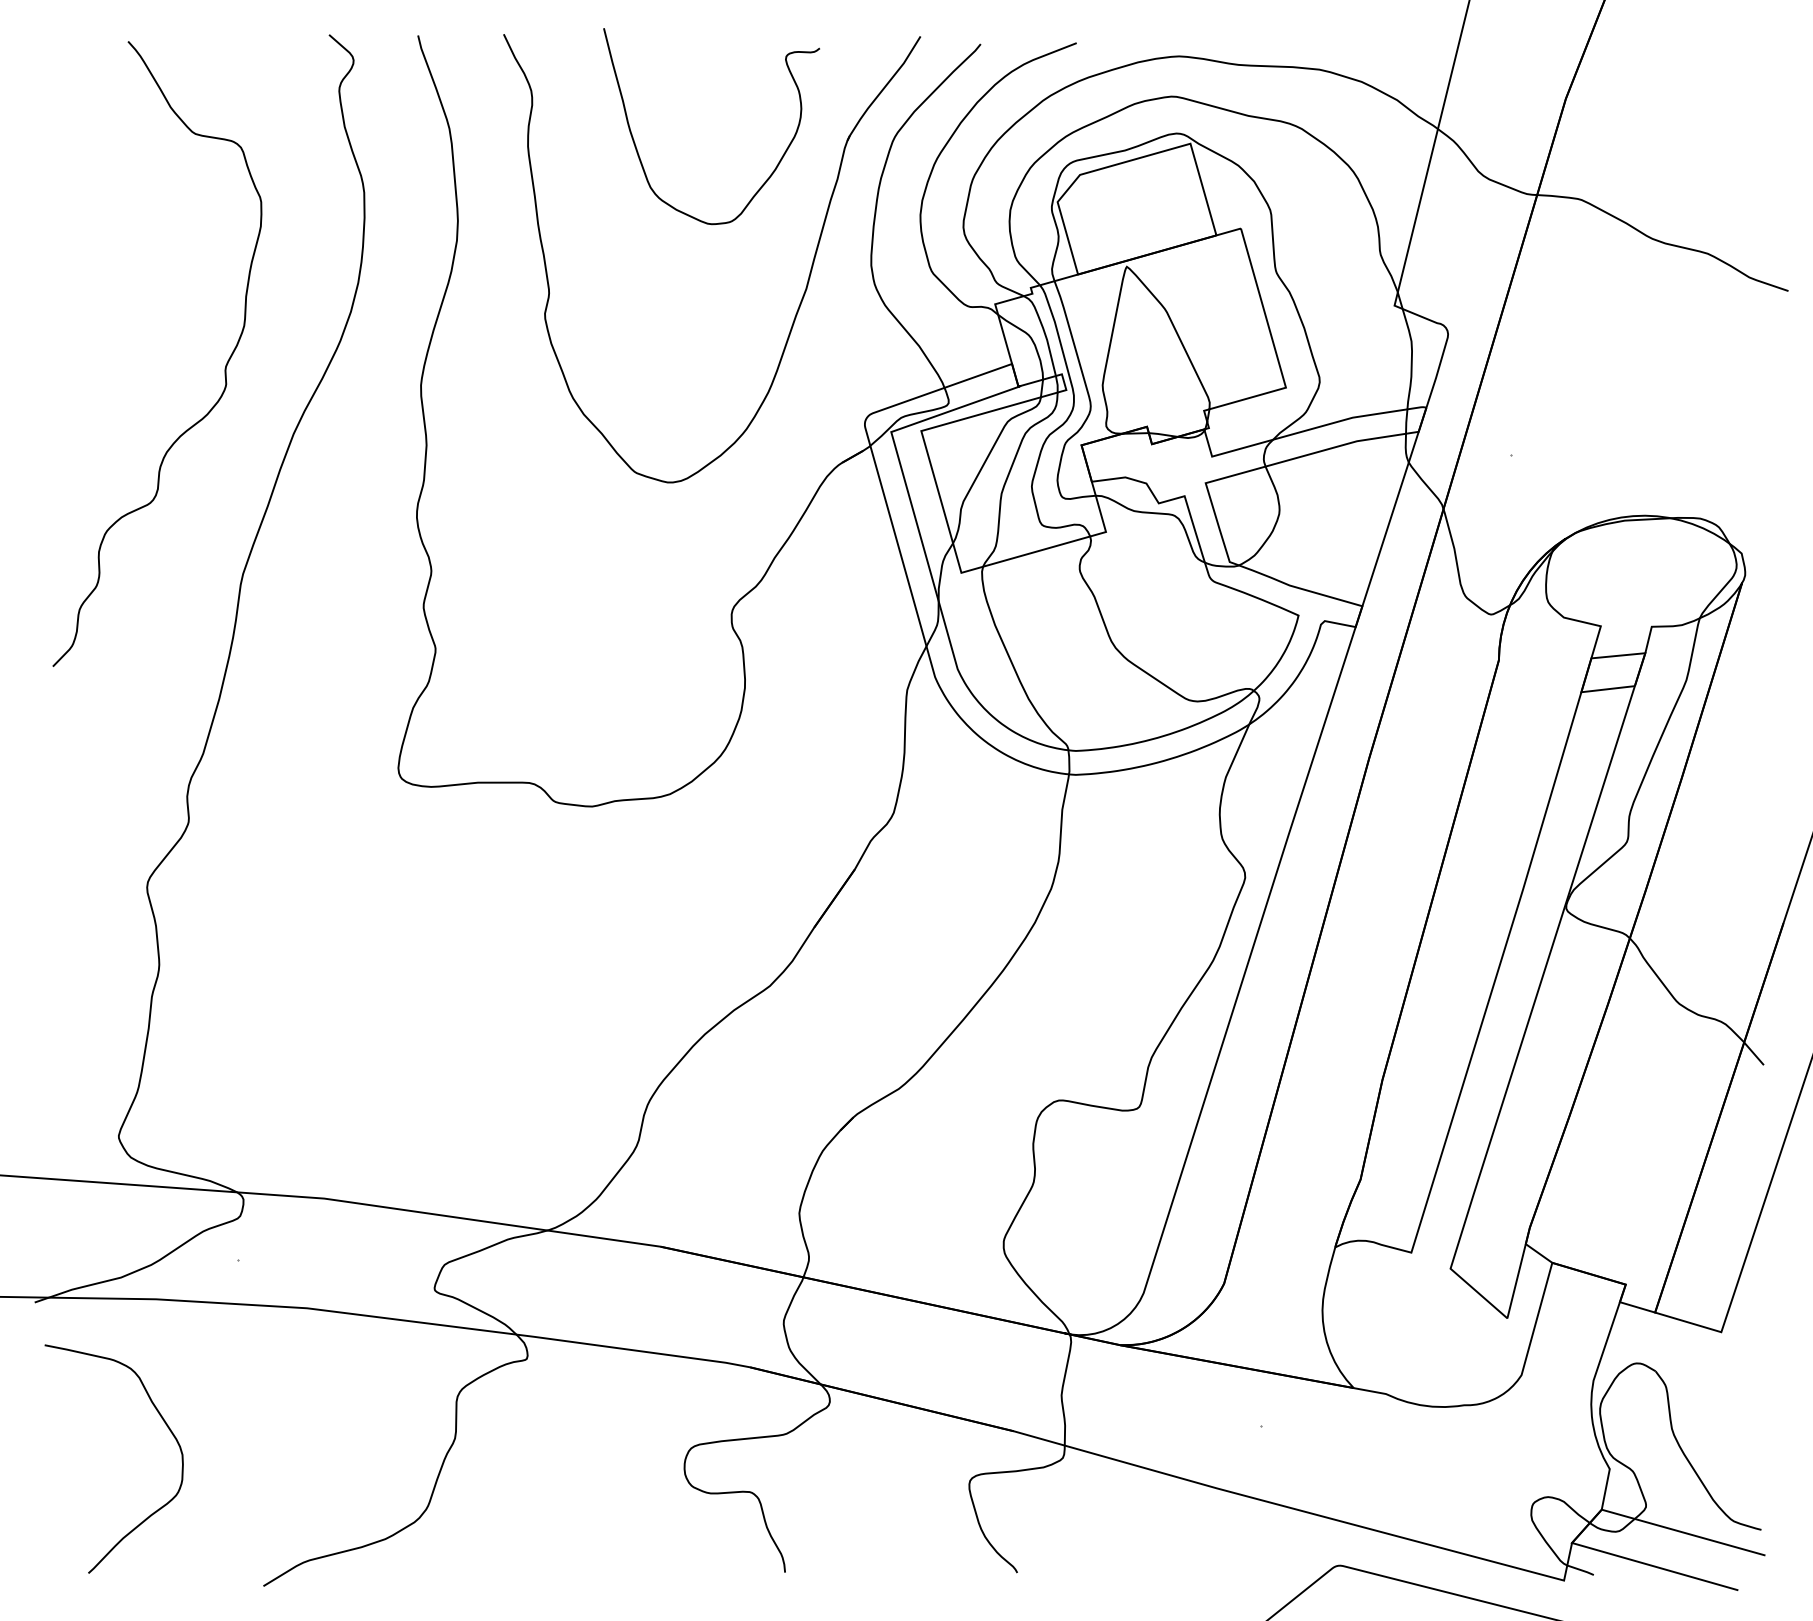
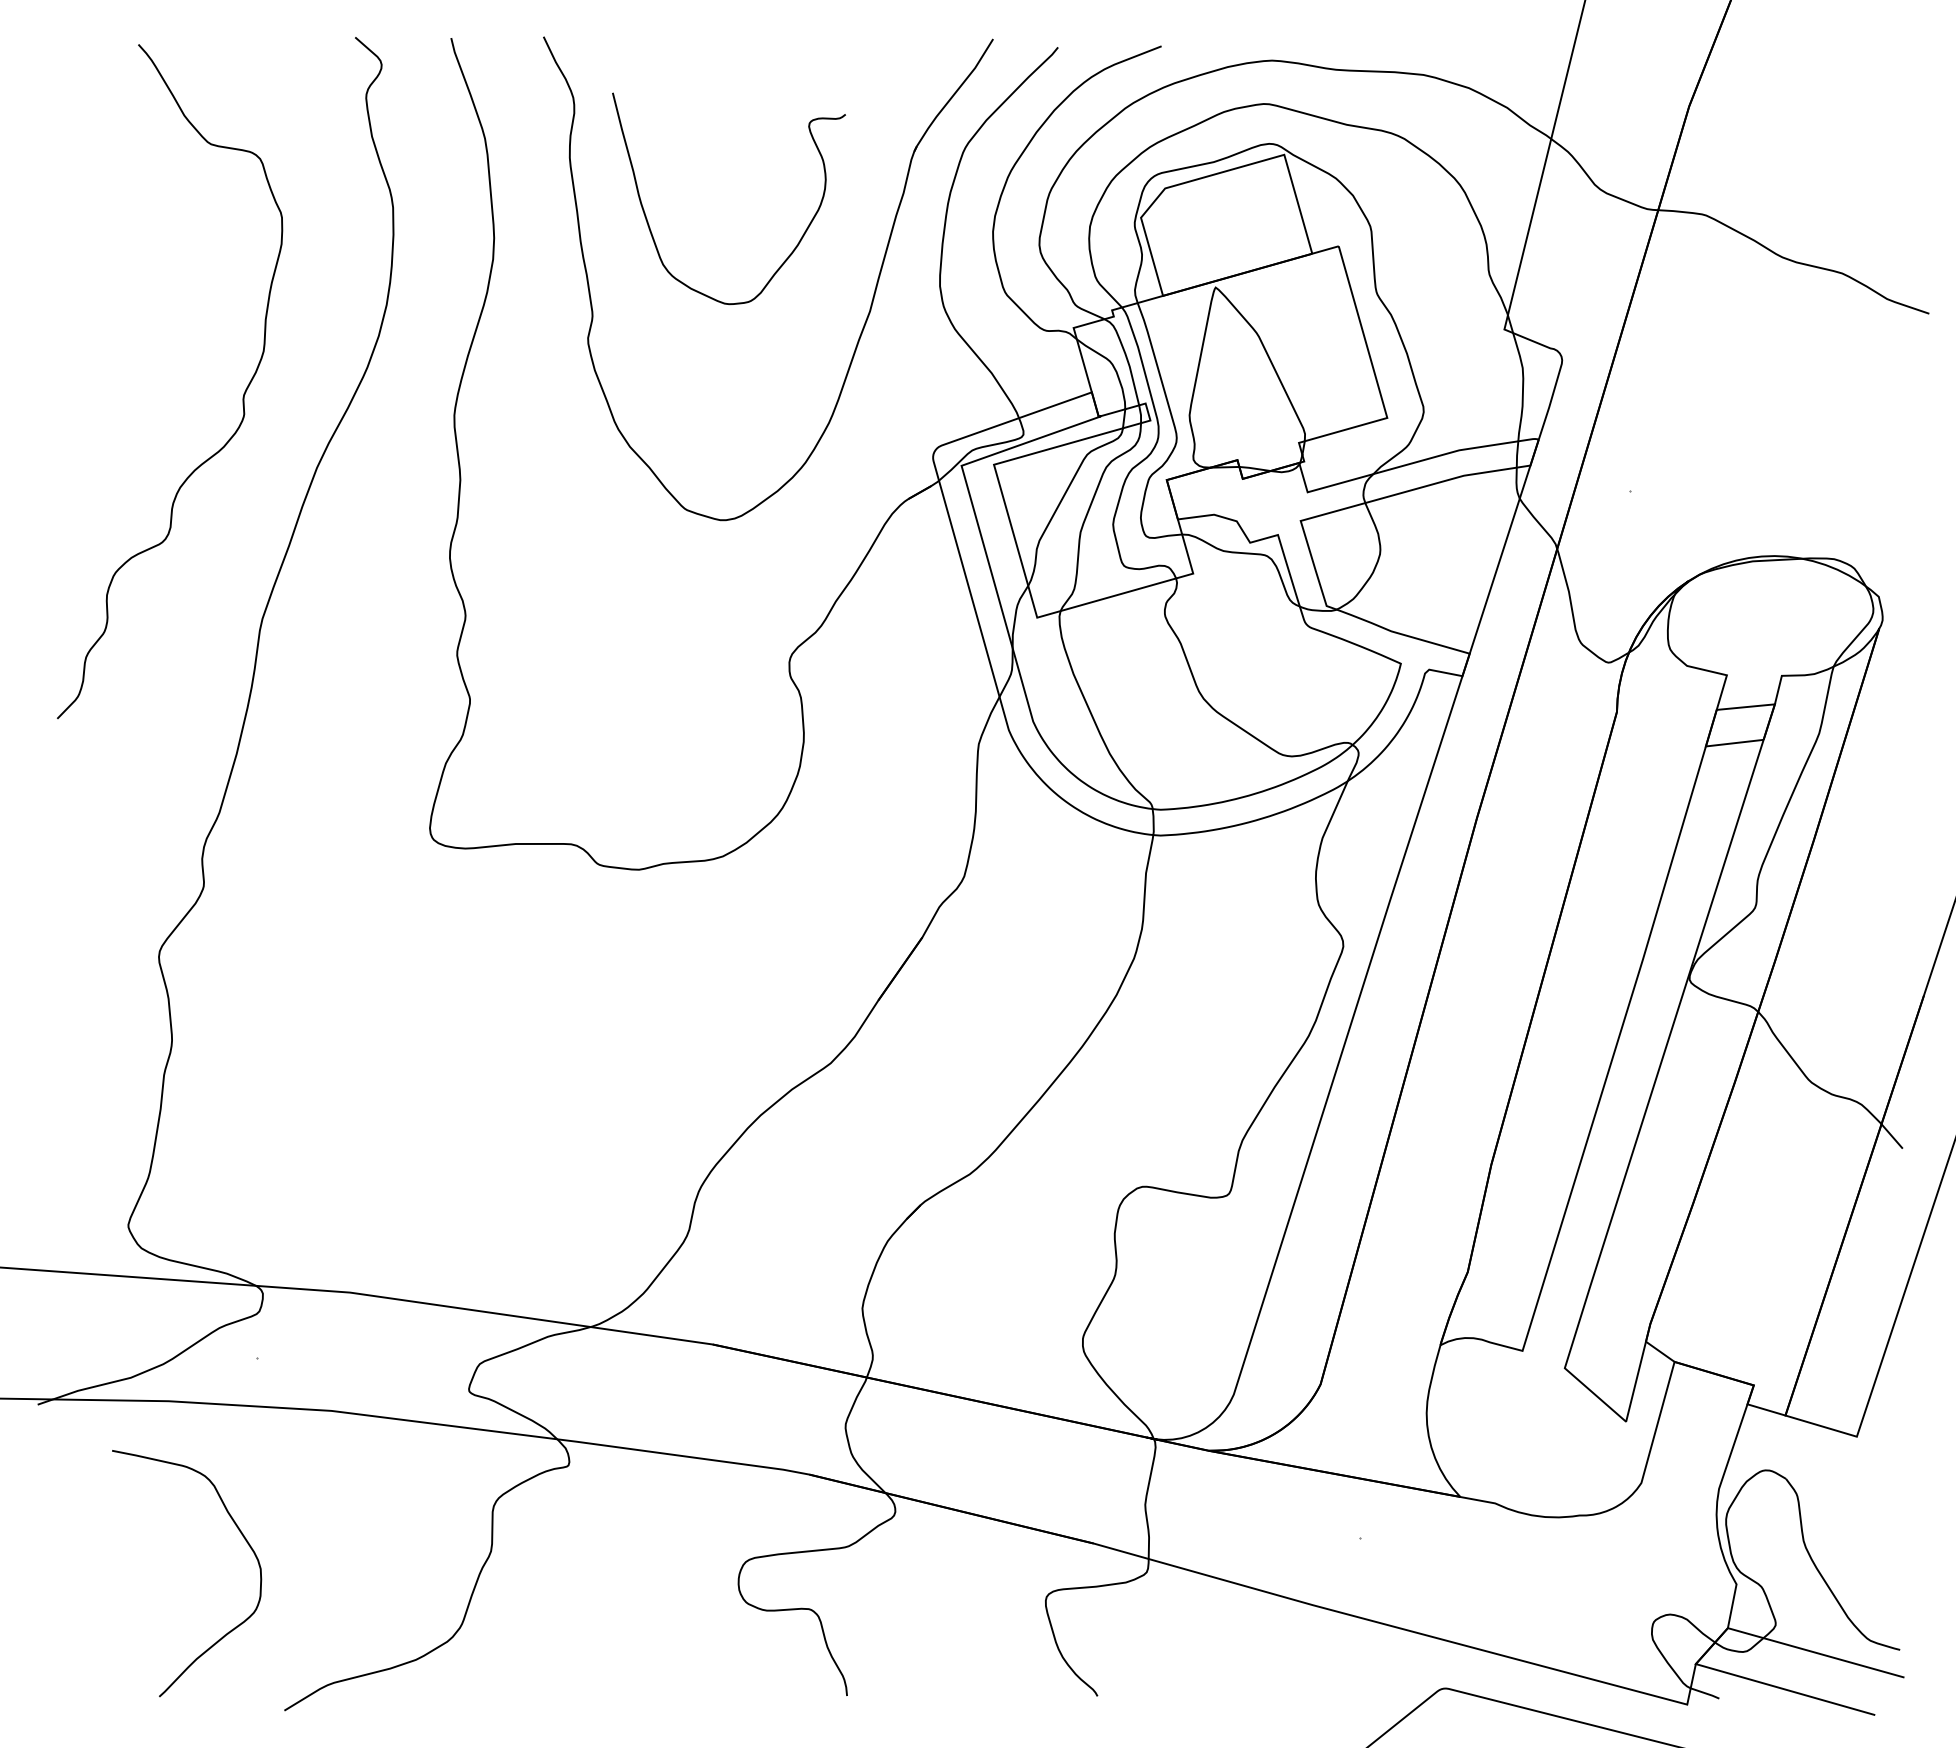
curve: (777, 163) -> (800, 238), moved
curve: (166, 1426) -> (243, 1538), moved

